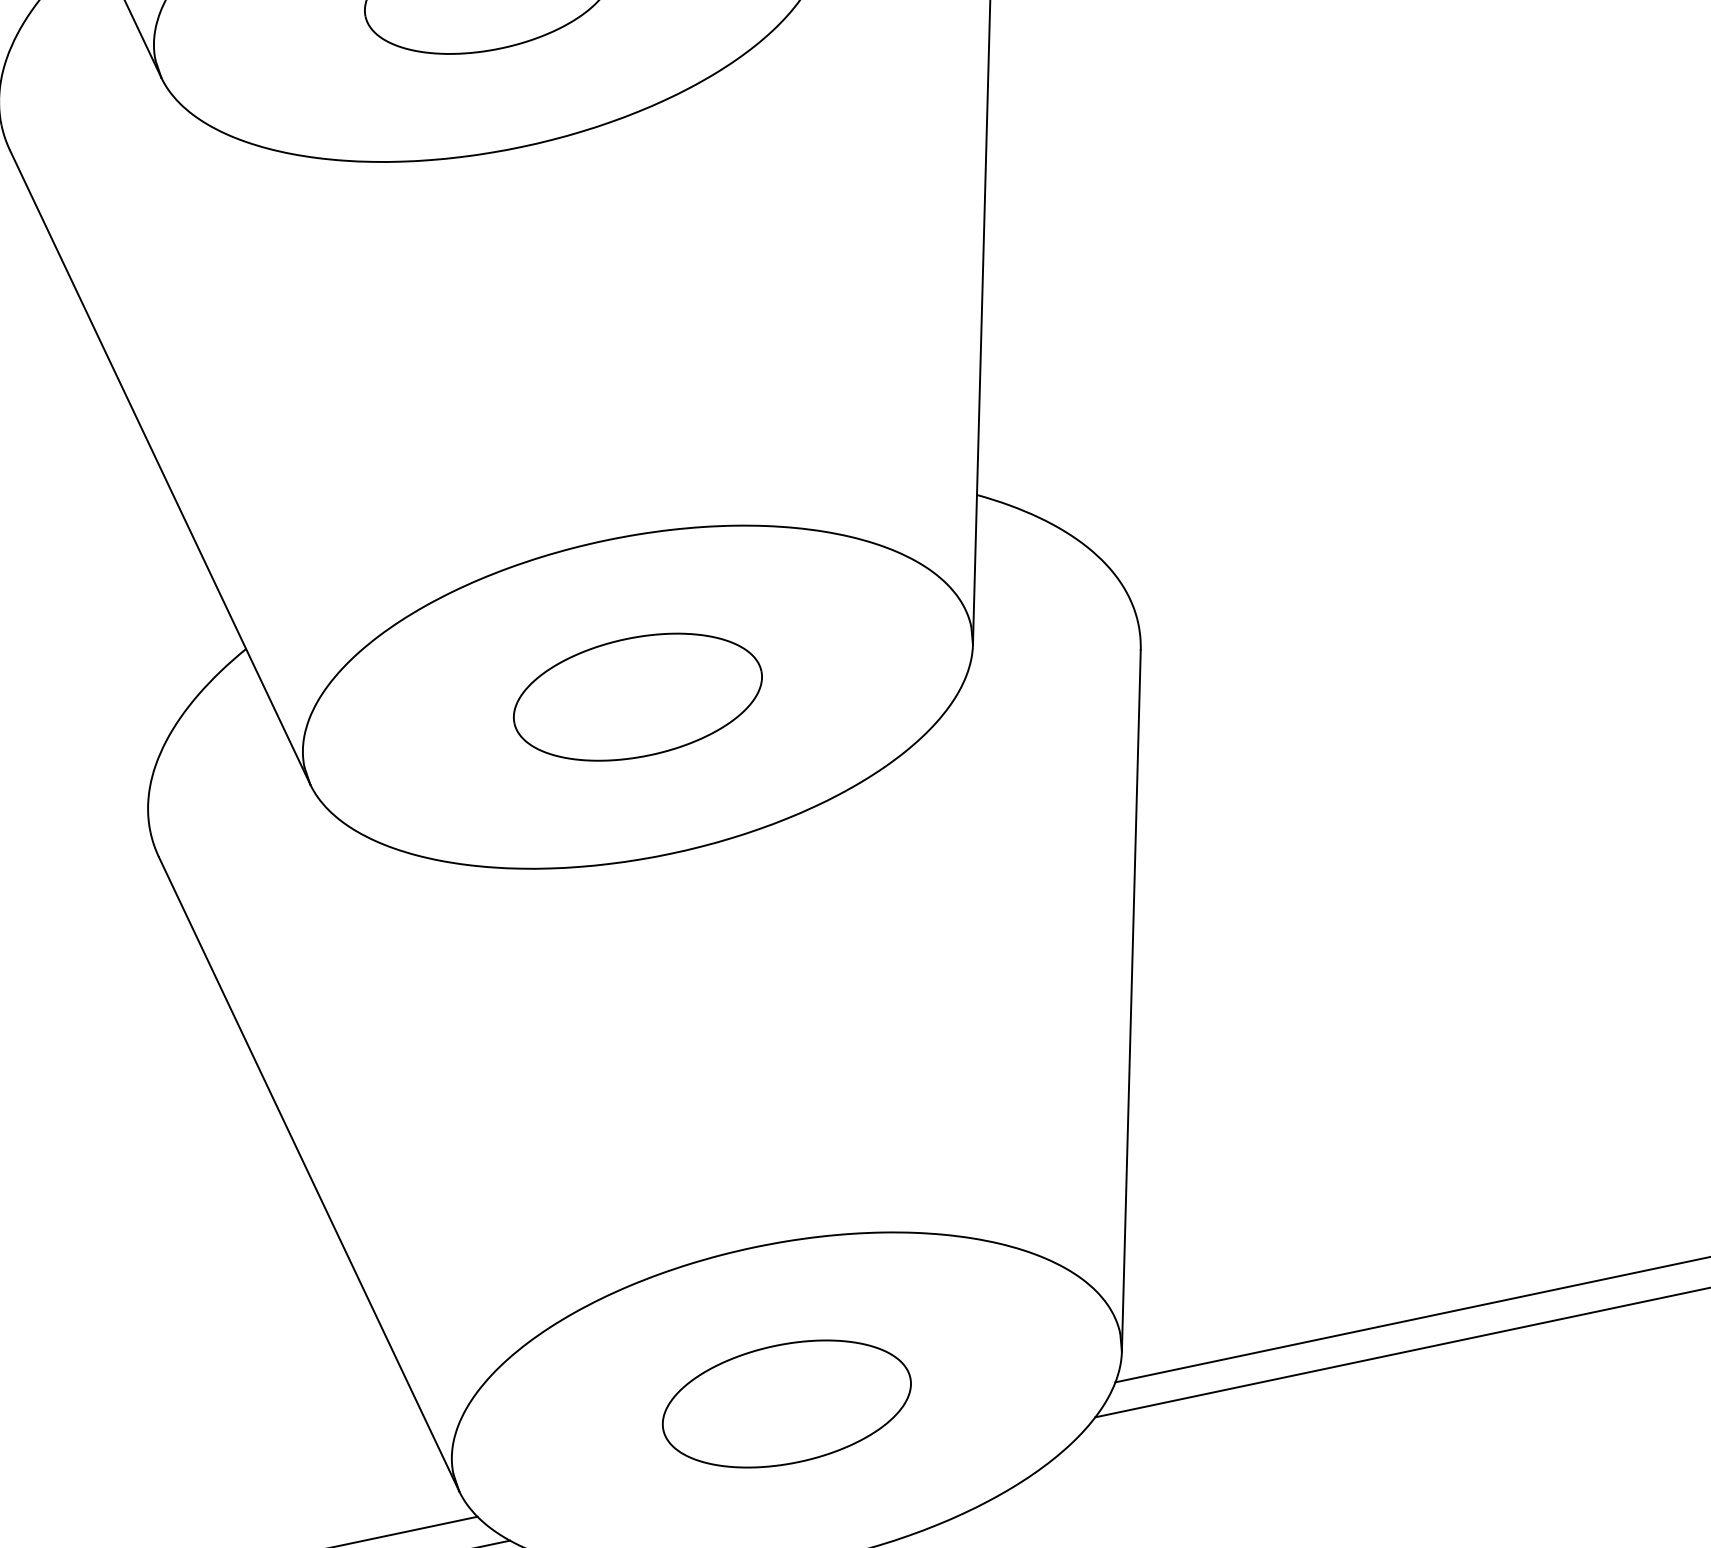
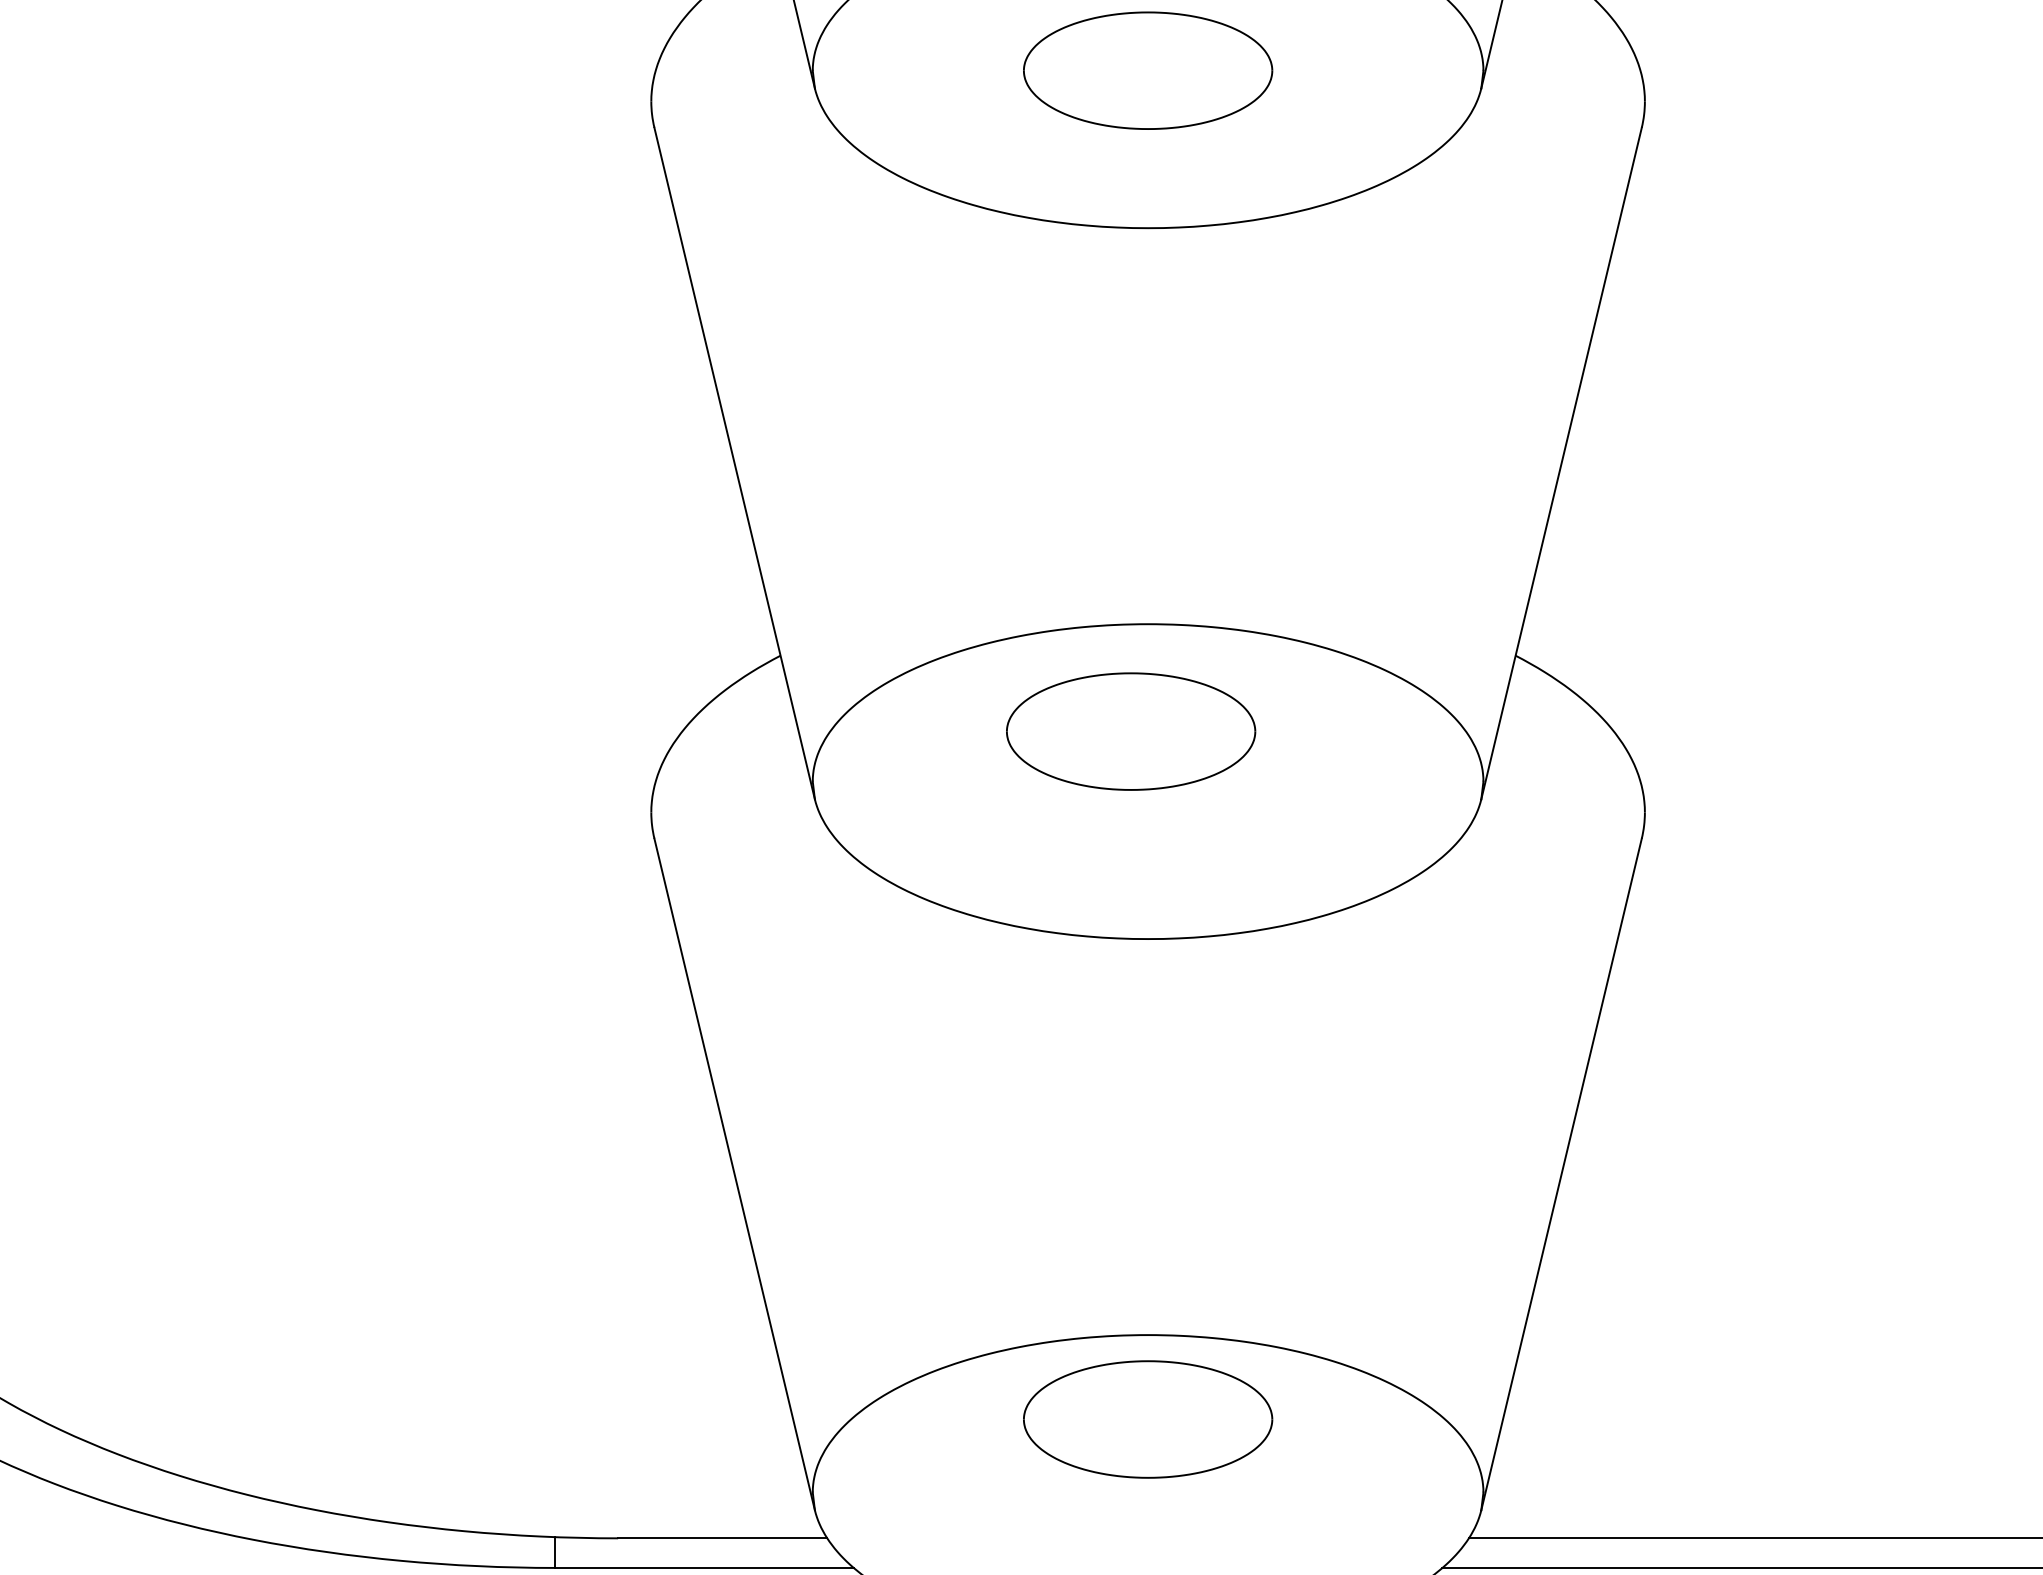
part: (638, 696) -> (1131, 731), moved
part: (787, 1403) -> (1148, 1419), moved

